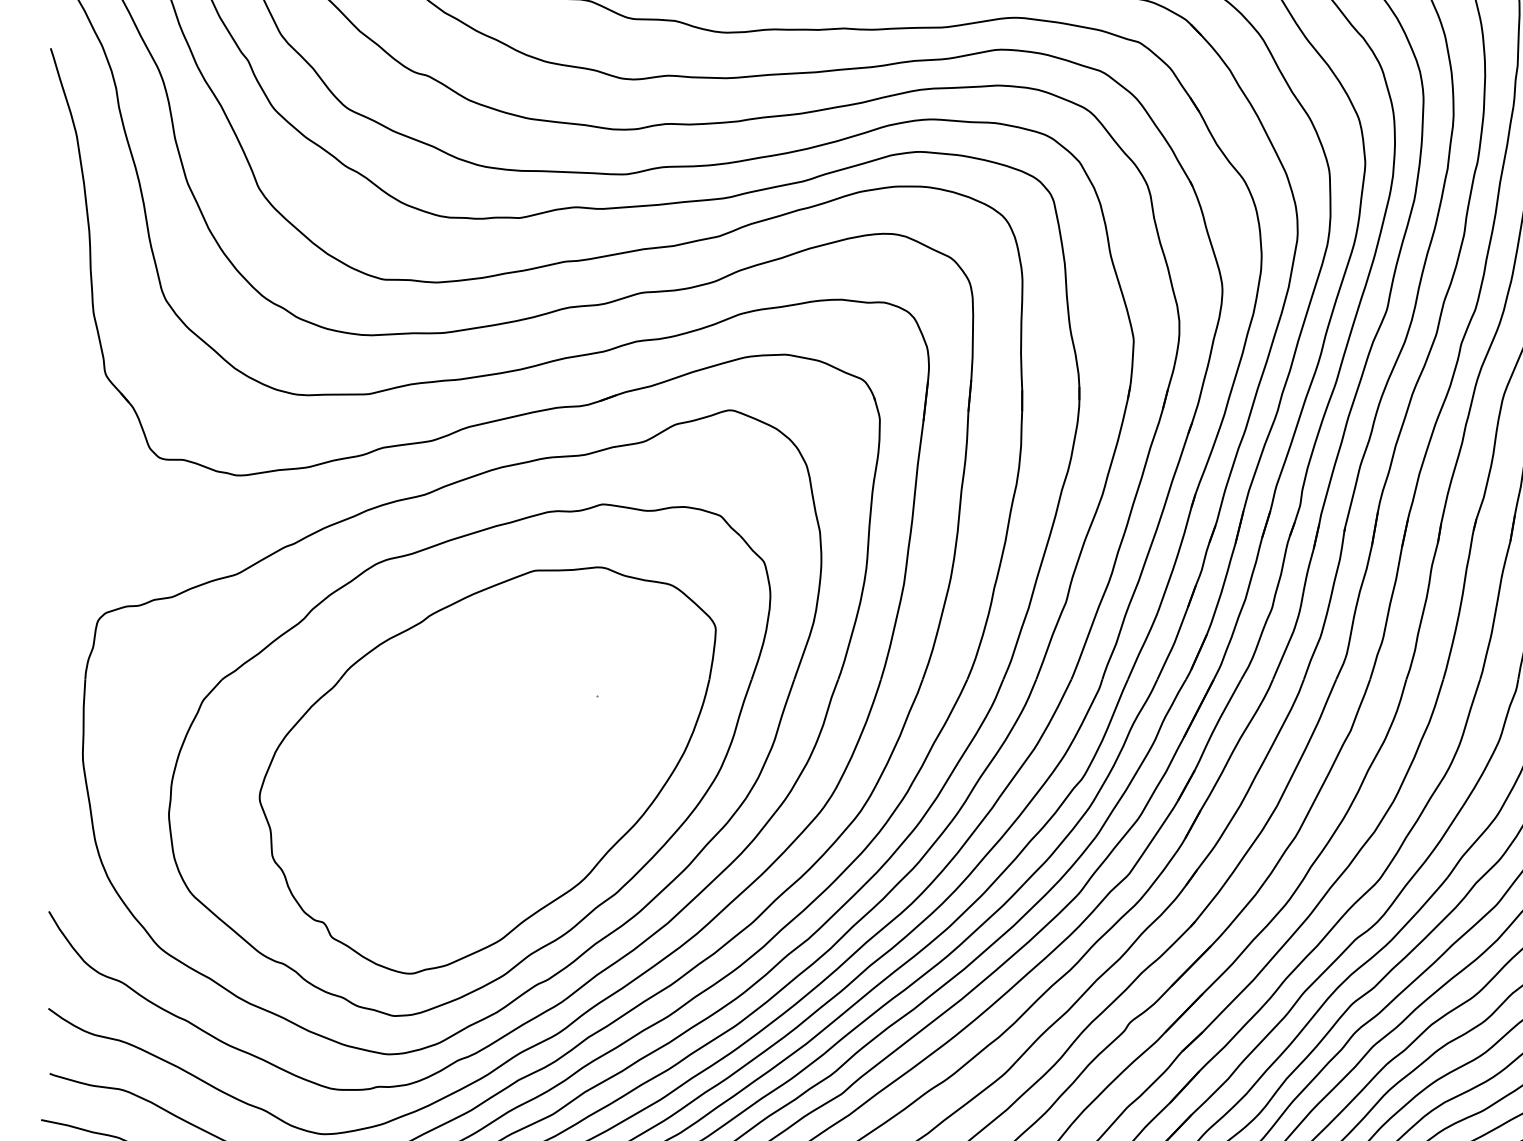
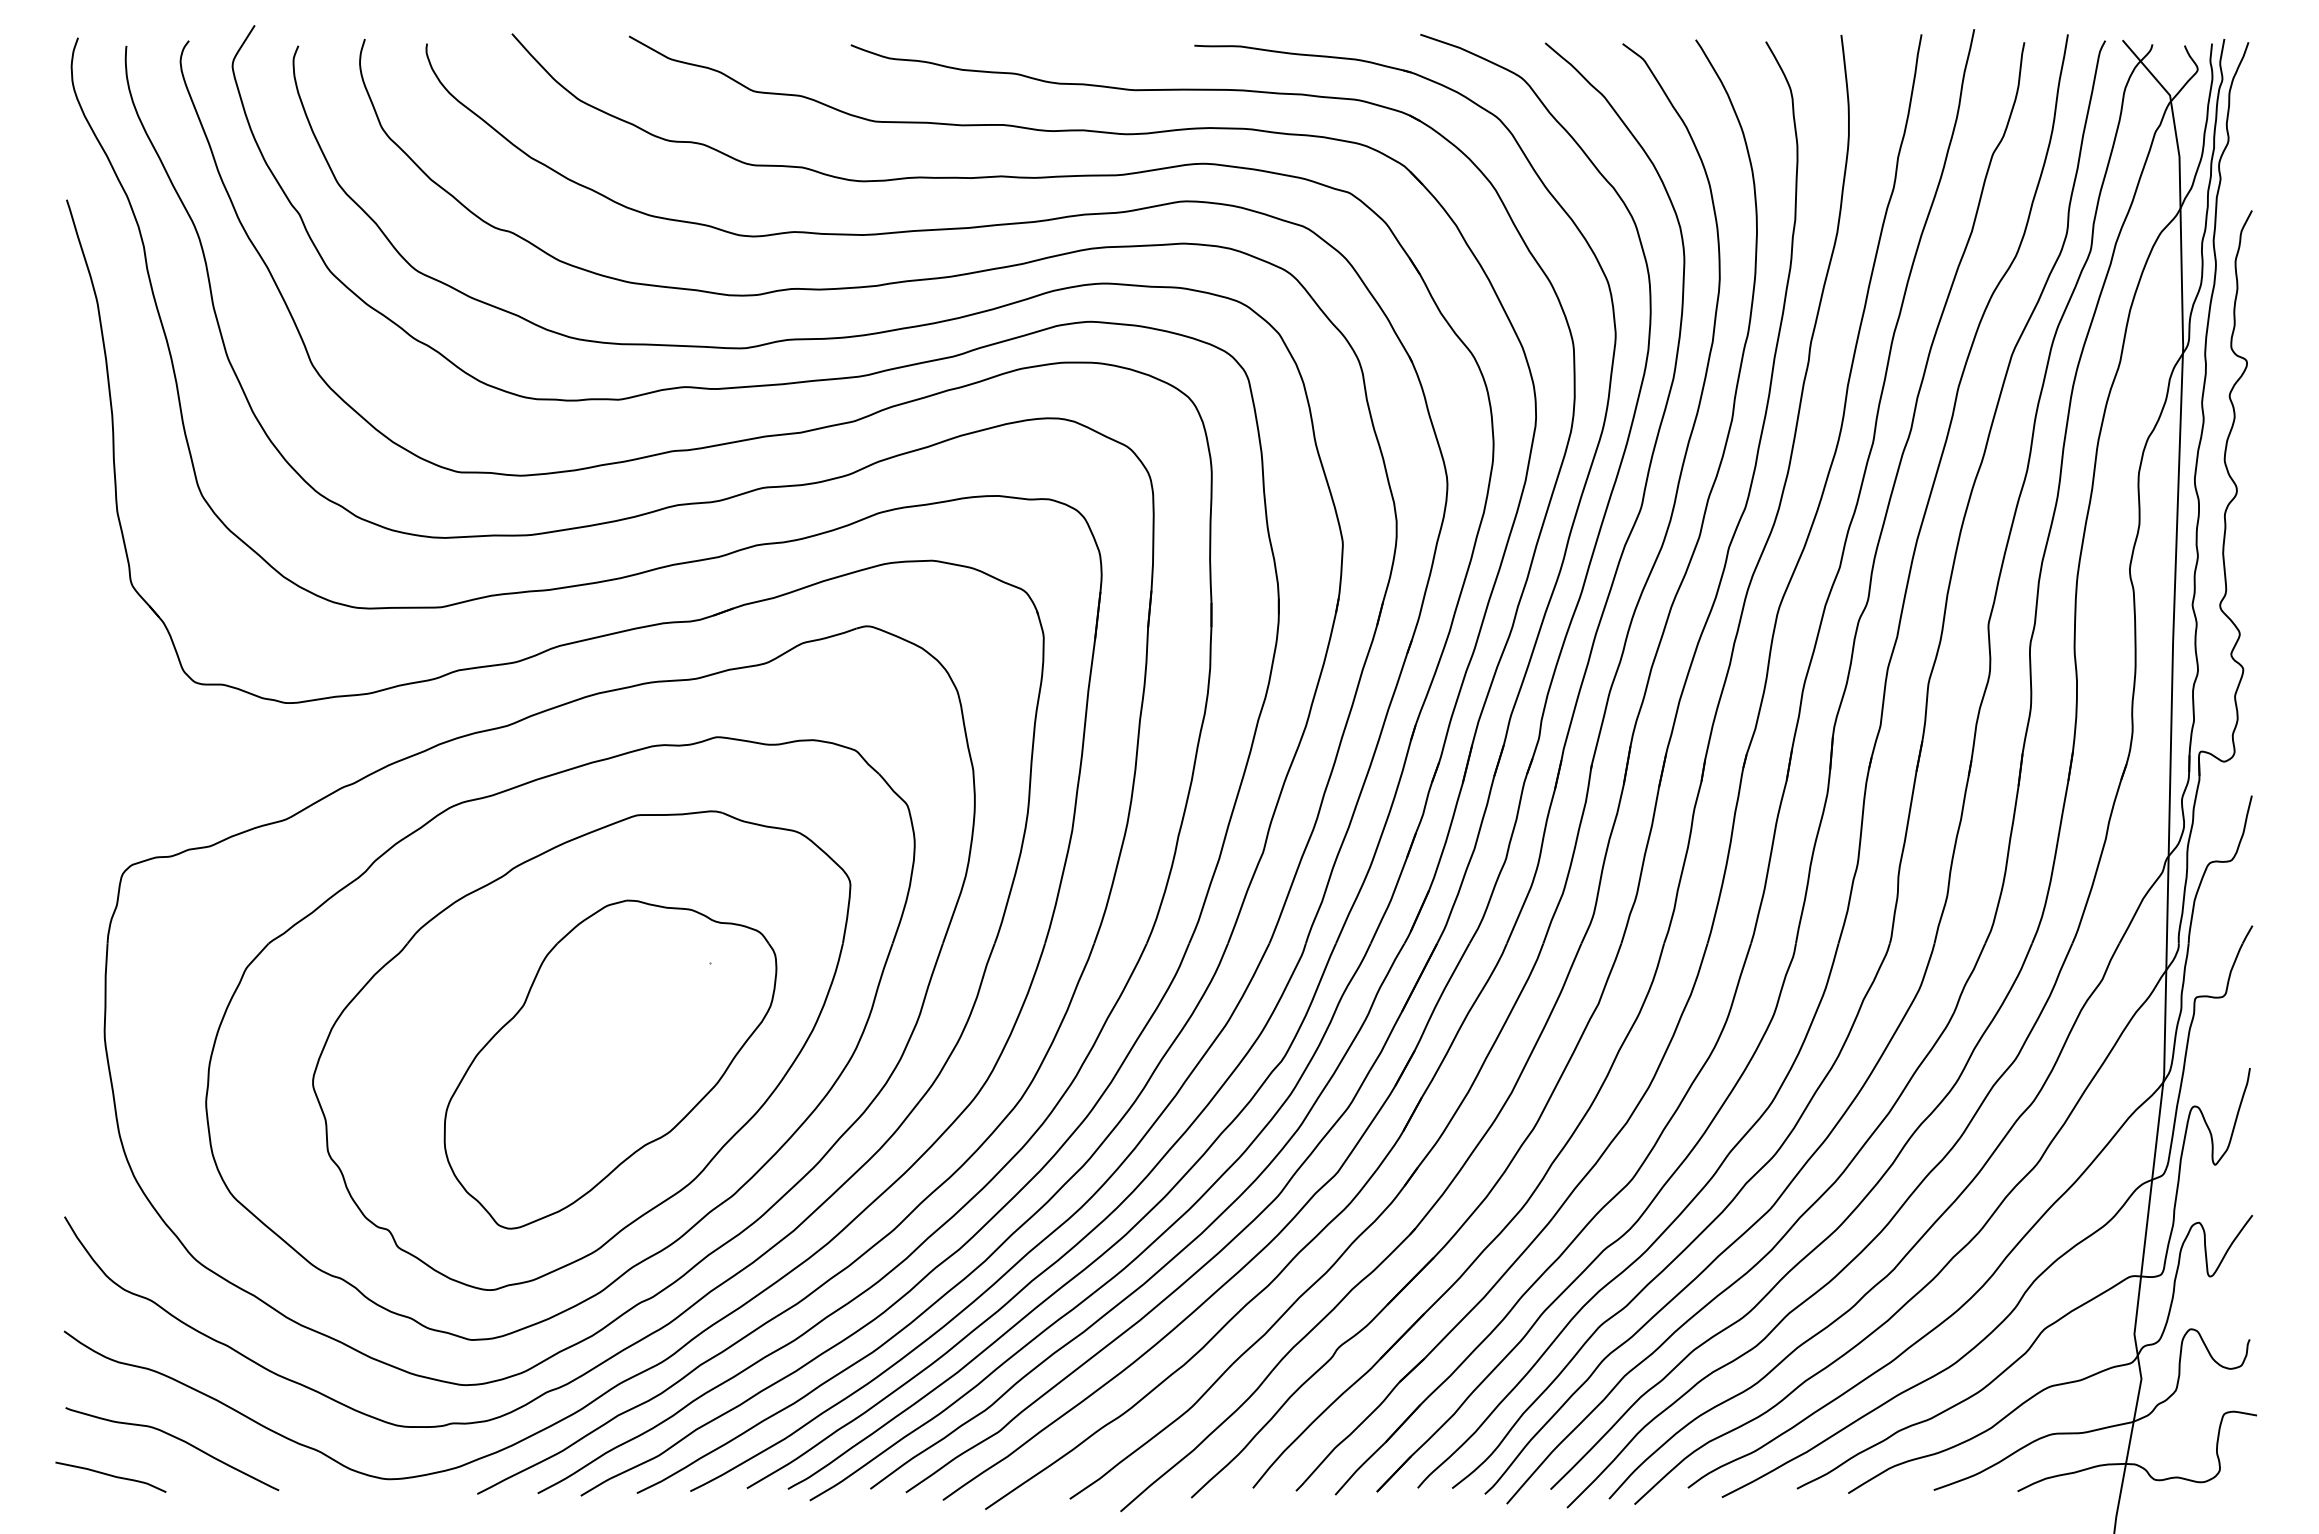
part: (512, 782) -> (610, 1064), added

